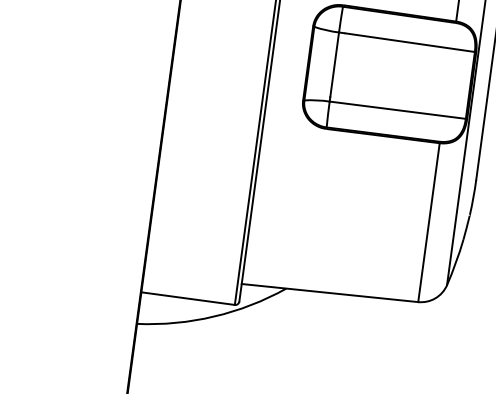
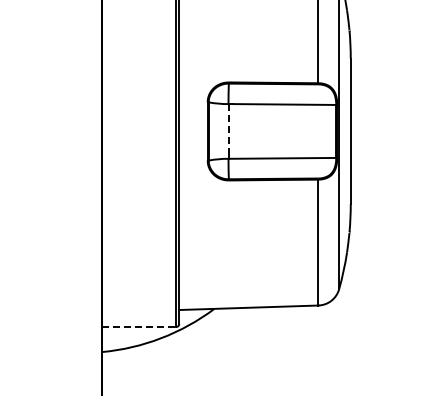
line: (334, 64) -> (228, 129), solid -> dashed
line: (188, 299) -> (139, 327), solid -> dashed

